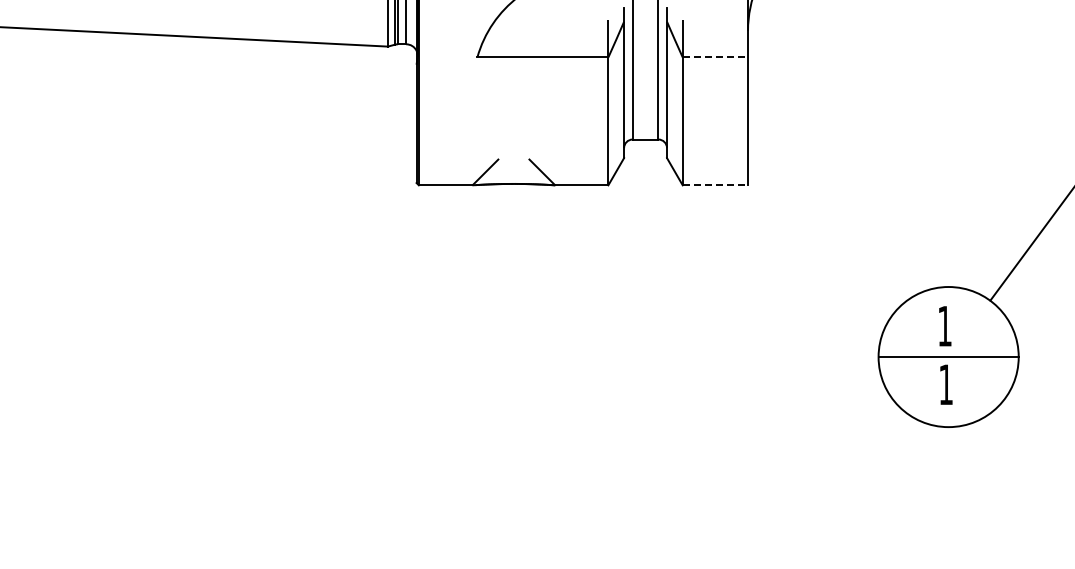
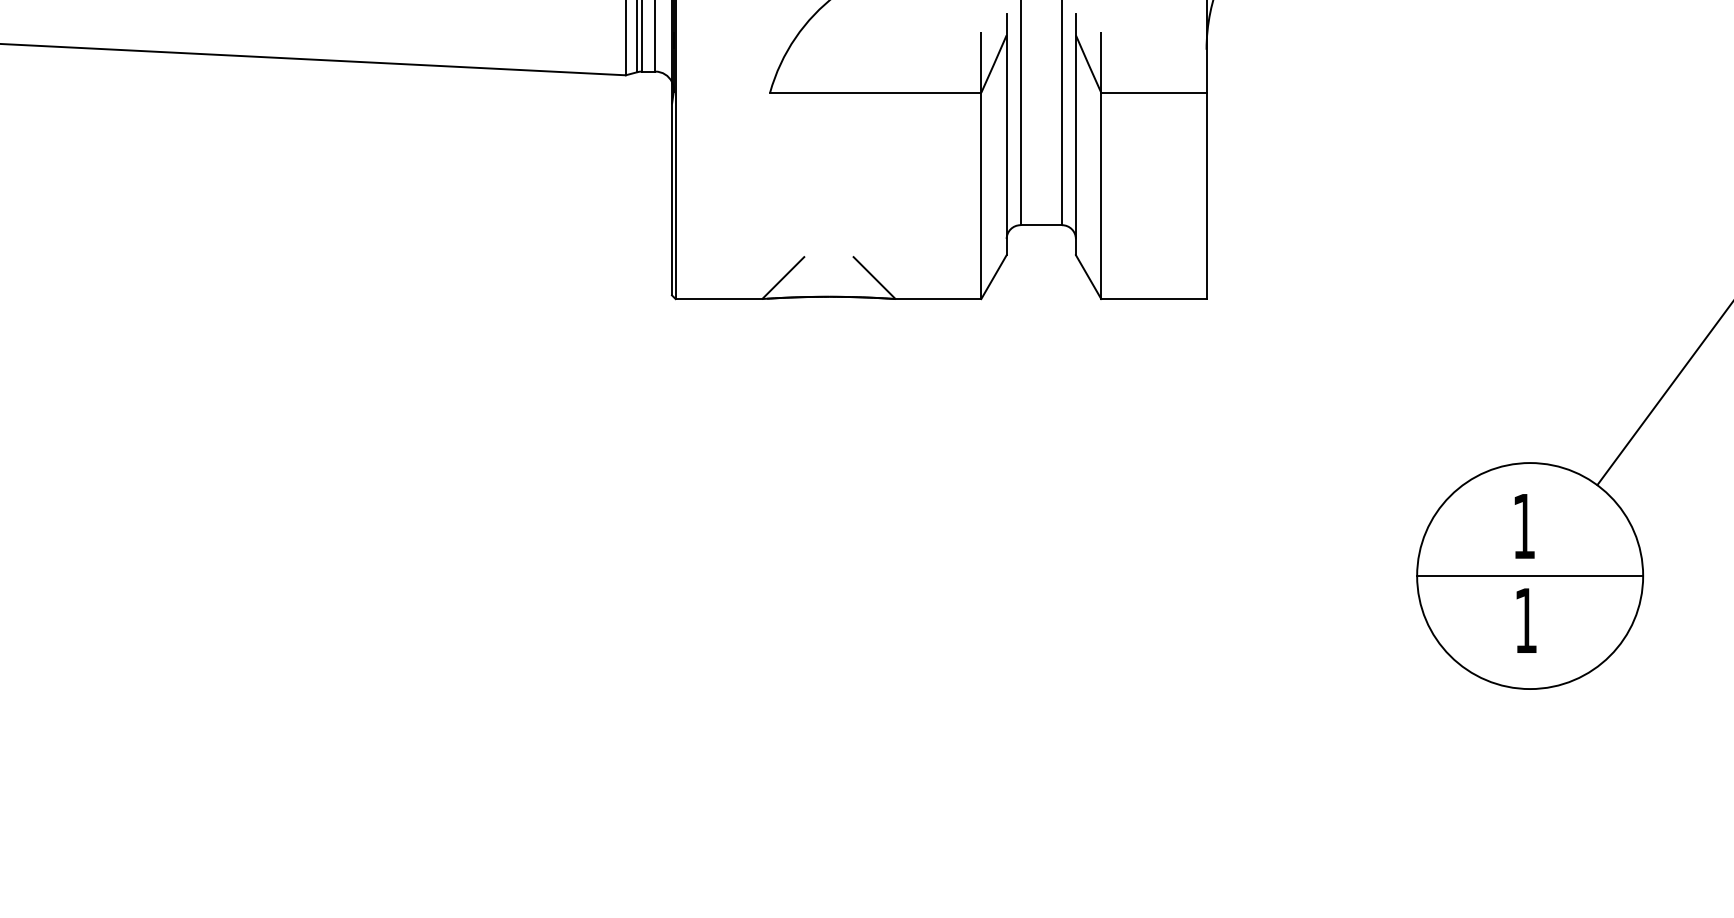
line: (715, 57) -> (1154, 92), dashed -> solid
line: (715, 185) -> (1154, 299), dashed -> solid

